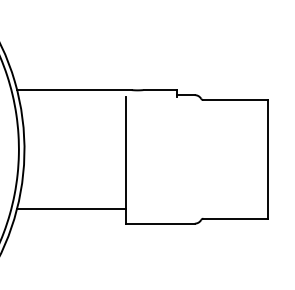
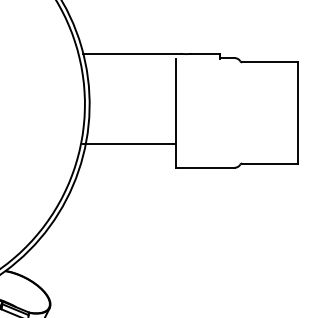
line: (71, 209) -> (129, 144), moved

